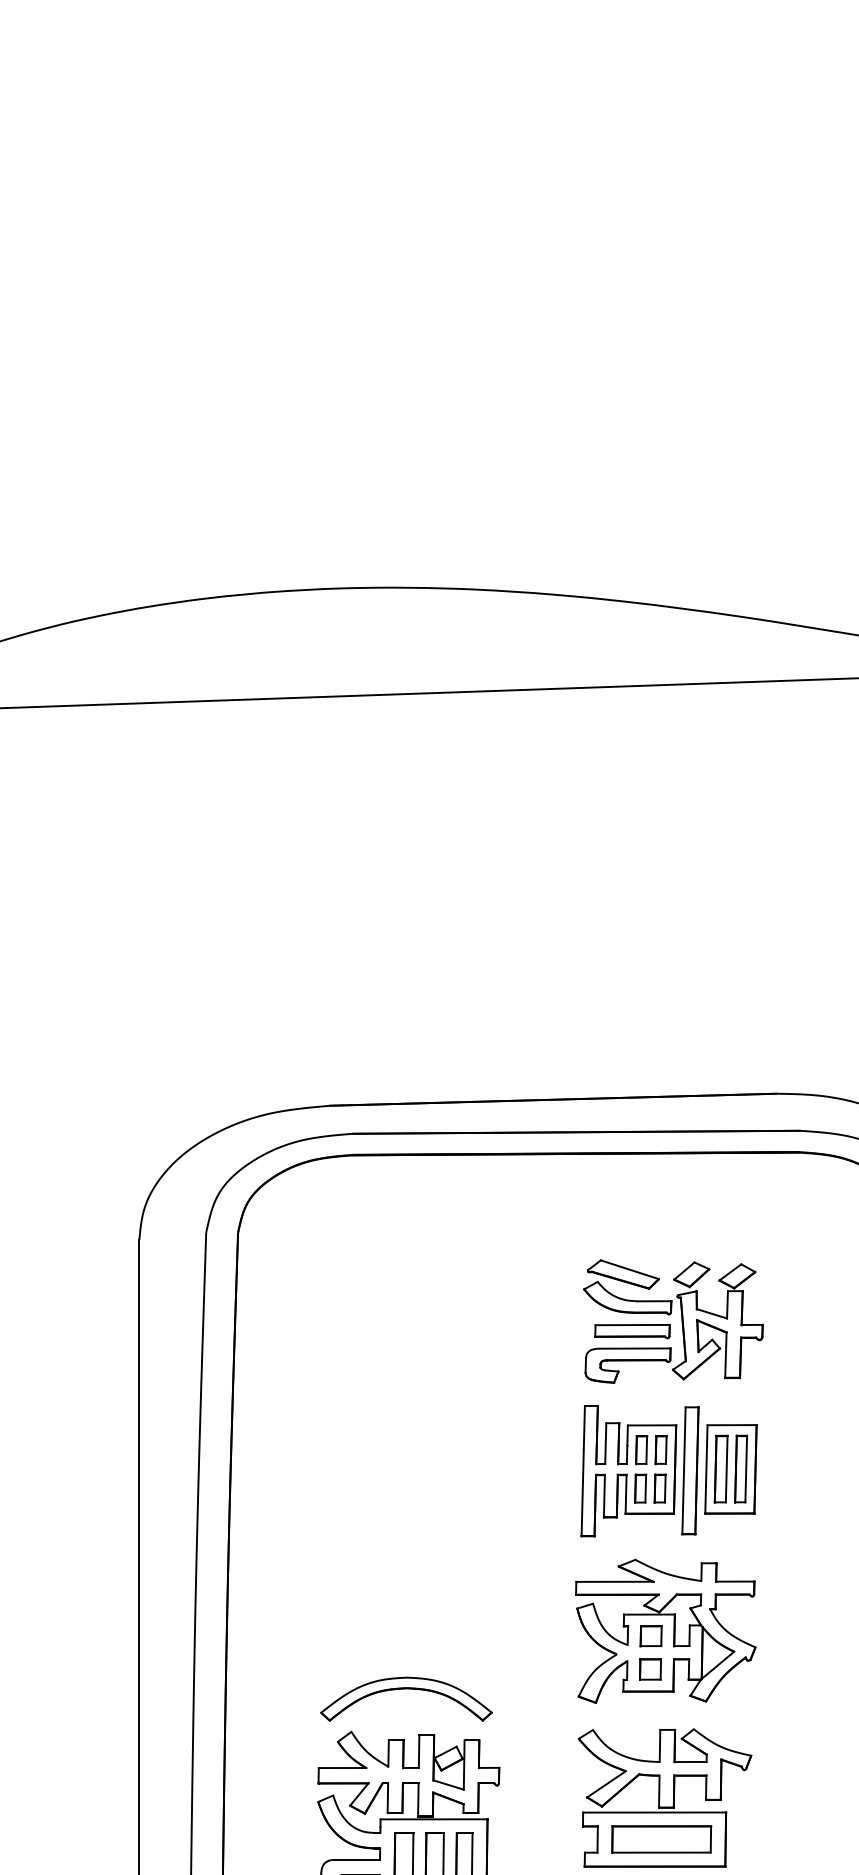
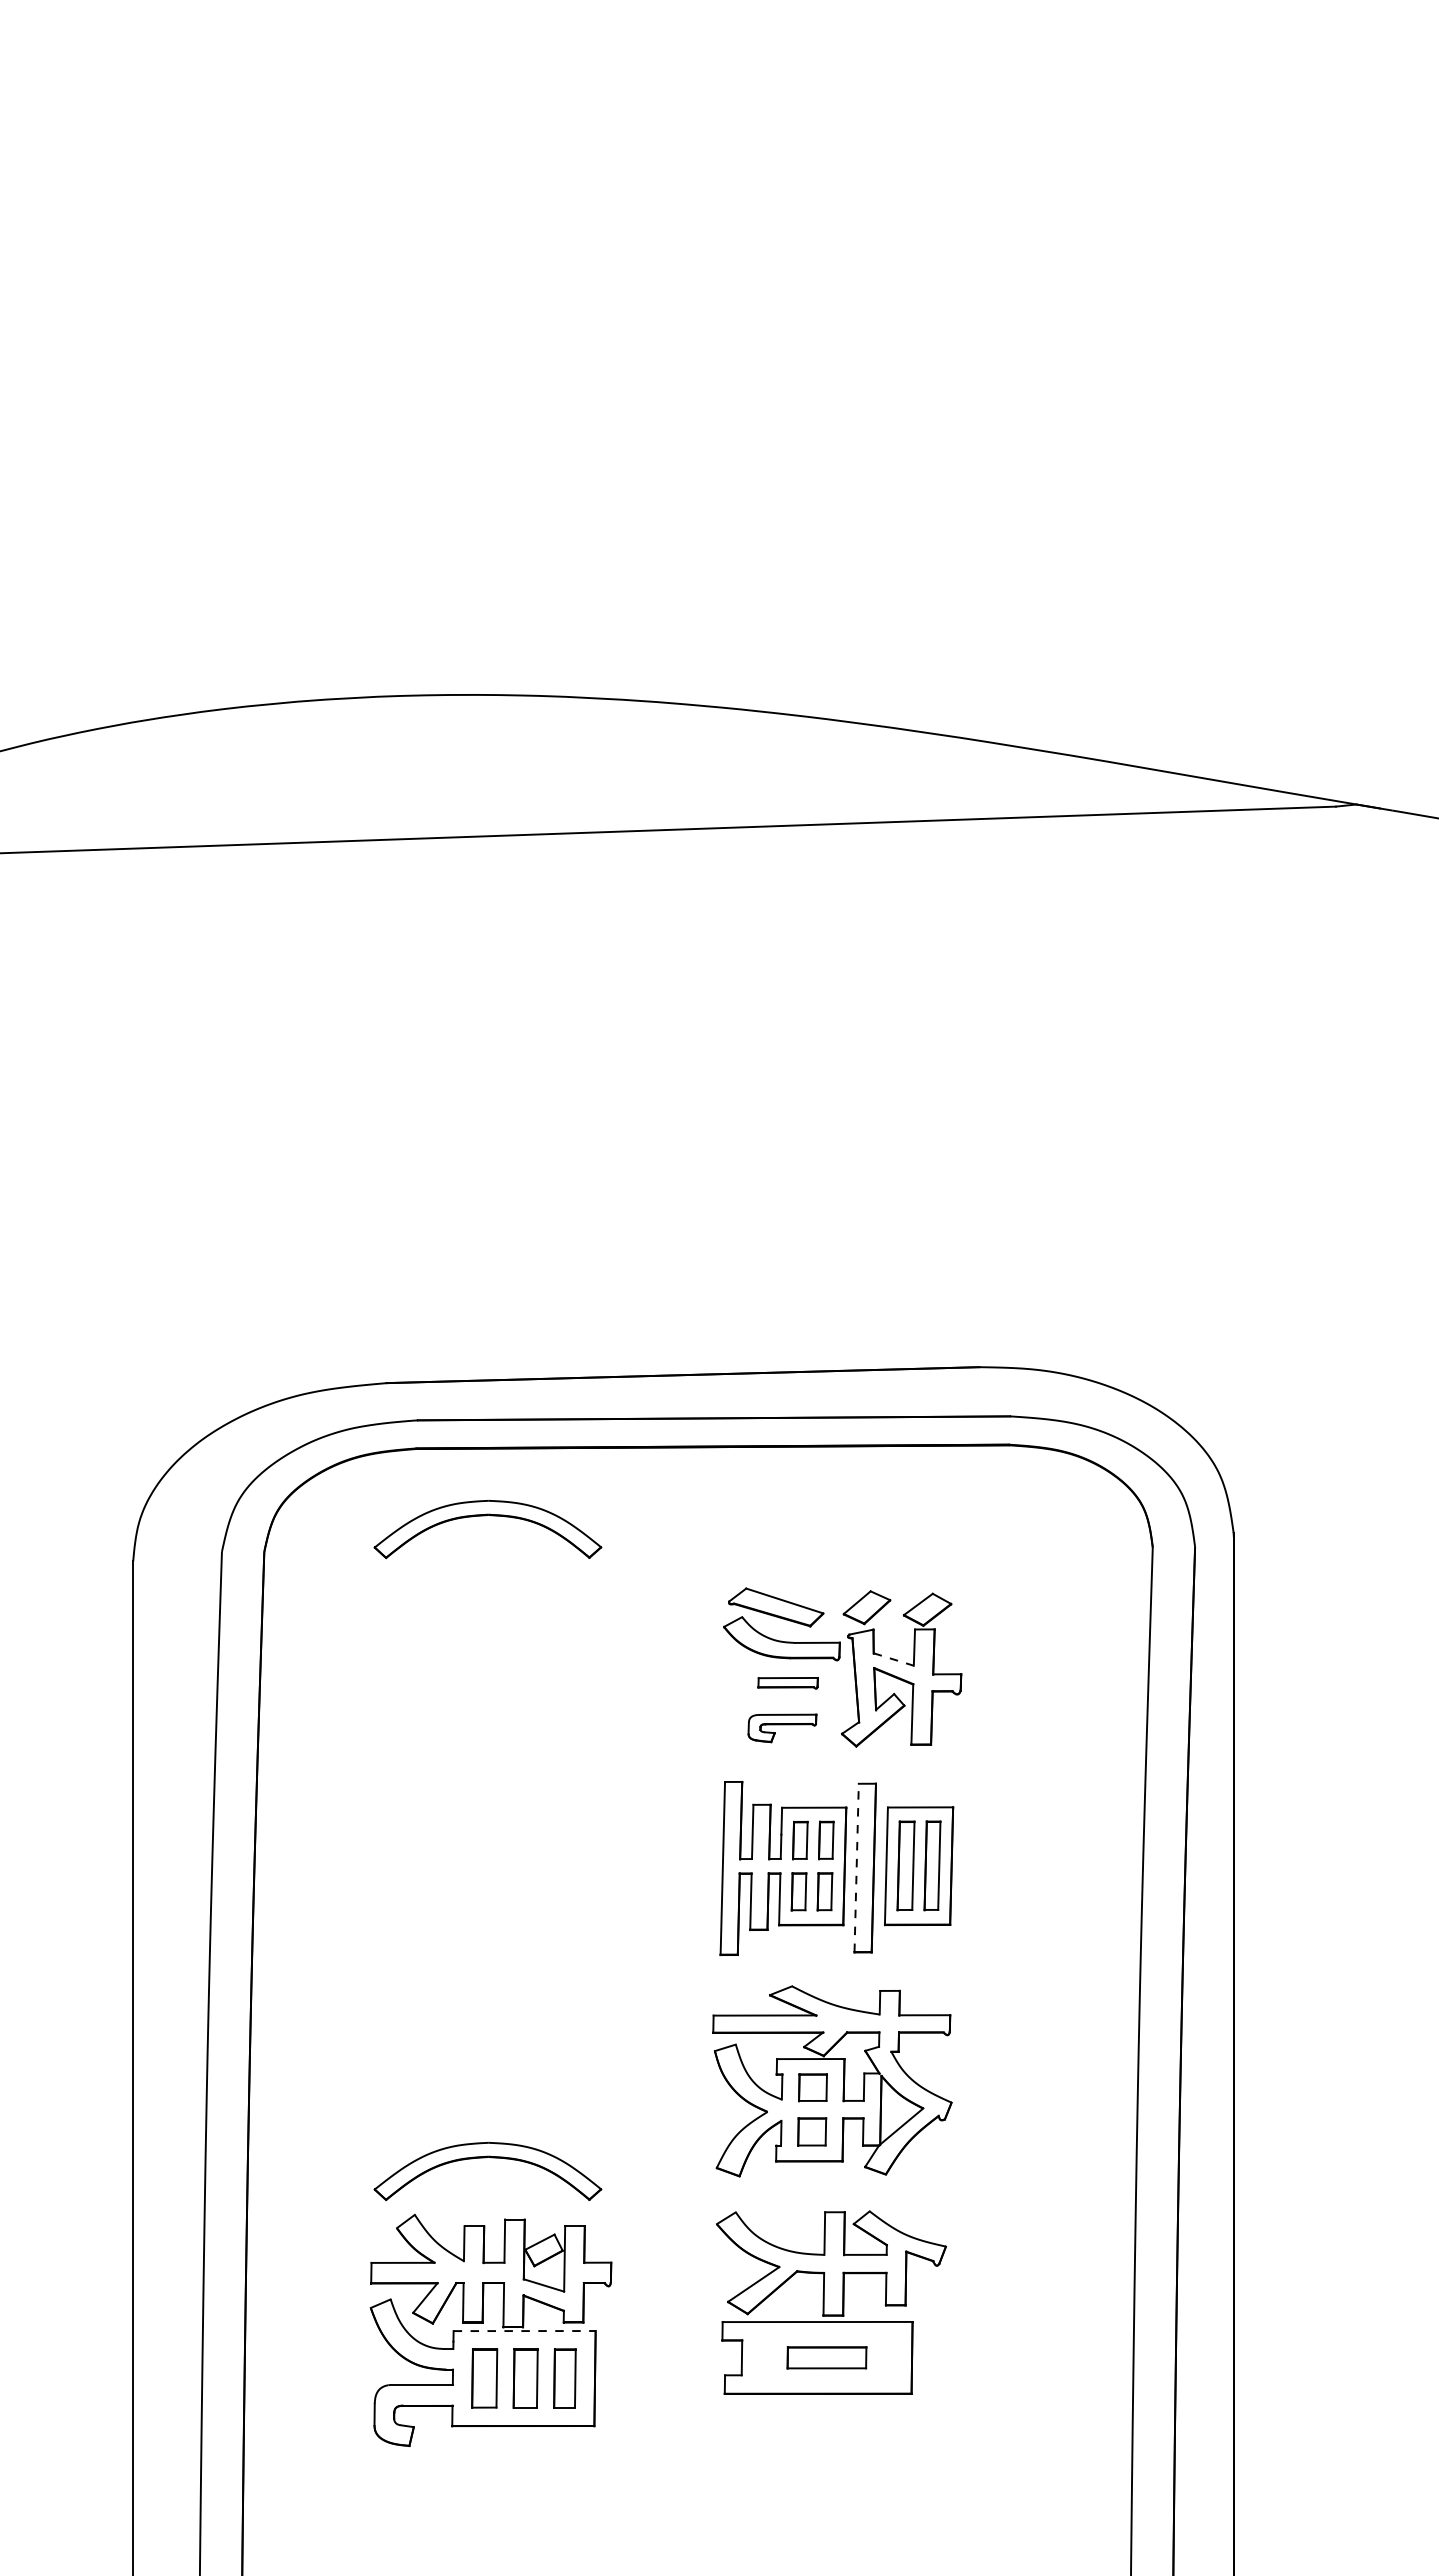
part: (404, 1206) -> (485, 1516), added
line: (712, 1313) -> (894, 1659), solid -> dashed
part: (631, 1331) -> (787, 1683), size x0.6
part: (628, 1365) -> (782, 1728), size x0.6
line: (683, 1470) -> (856, 1867), solid -> dashed
line: (434, 1819) -> (525, 2331), solid -> dashed
part: (661, 1839) -> (826, 2357), size x0.6

